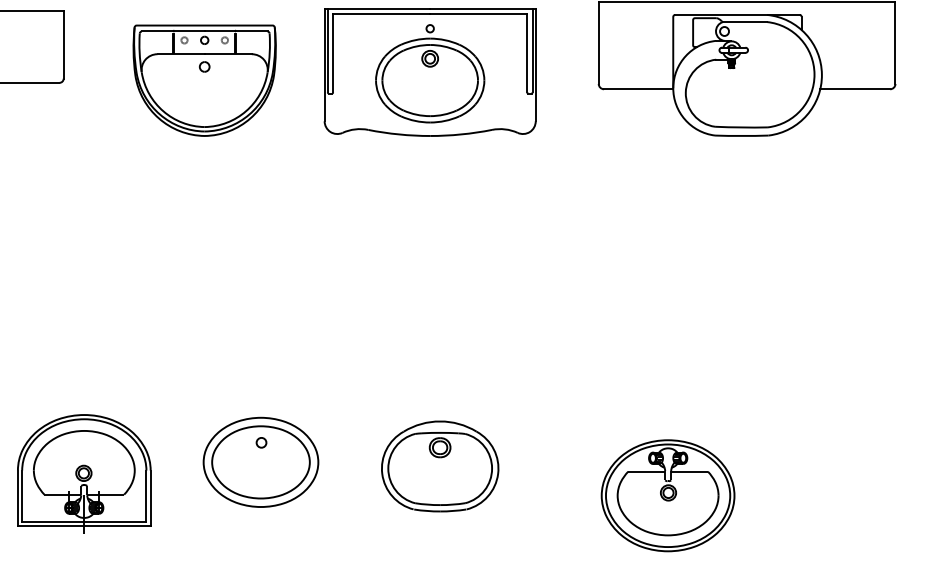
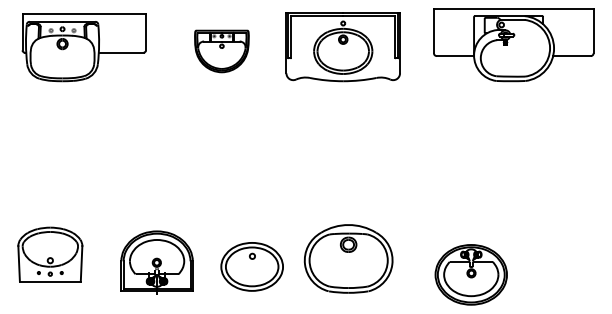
part: (203, 80) -> (221, 51), size x0.7
part: (259, 461) -> (251, 266), moved
part: (439, 467) -> (348, 259), size x1.4

